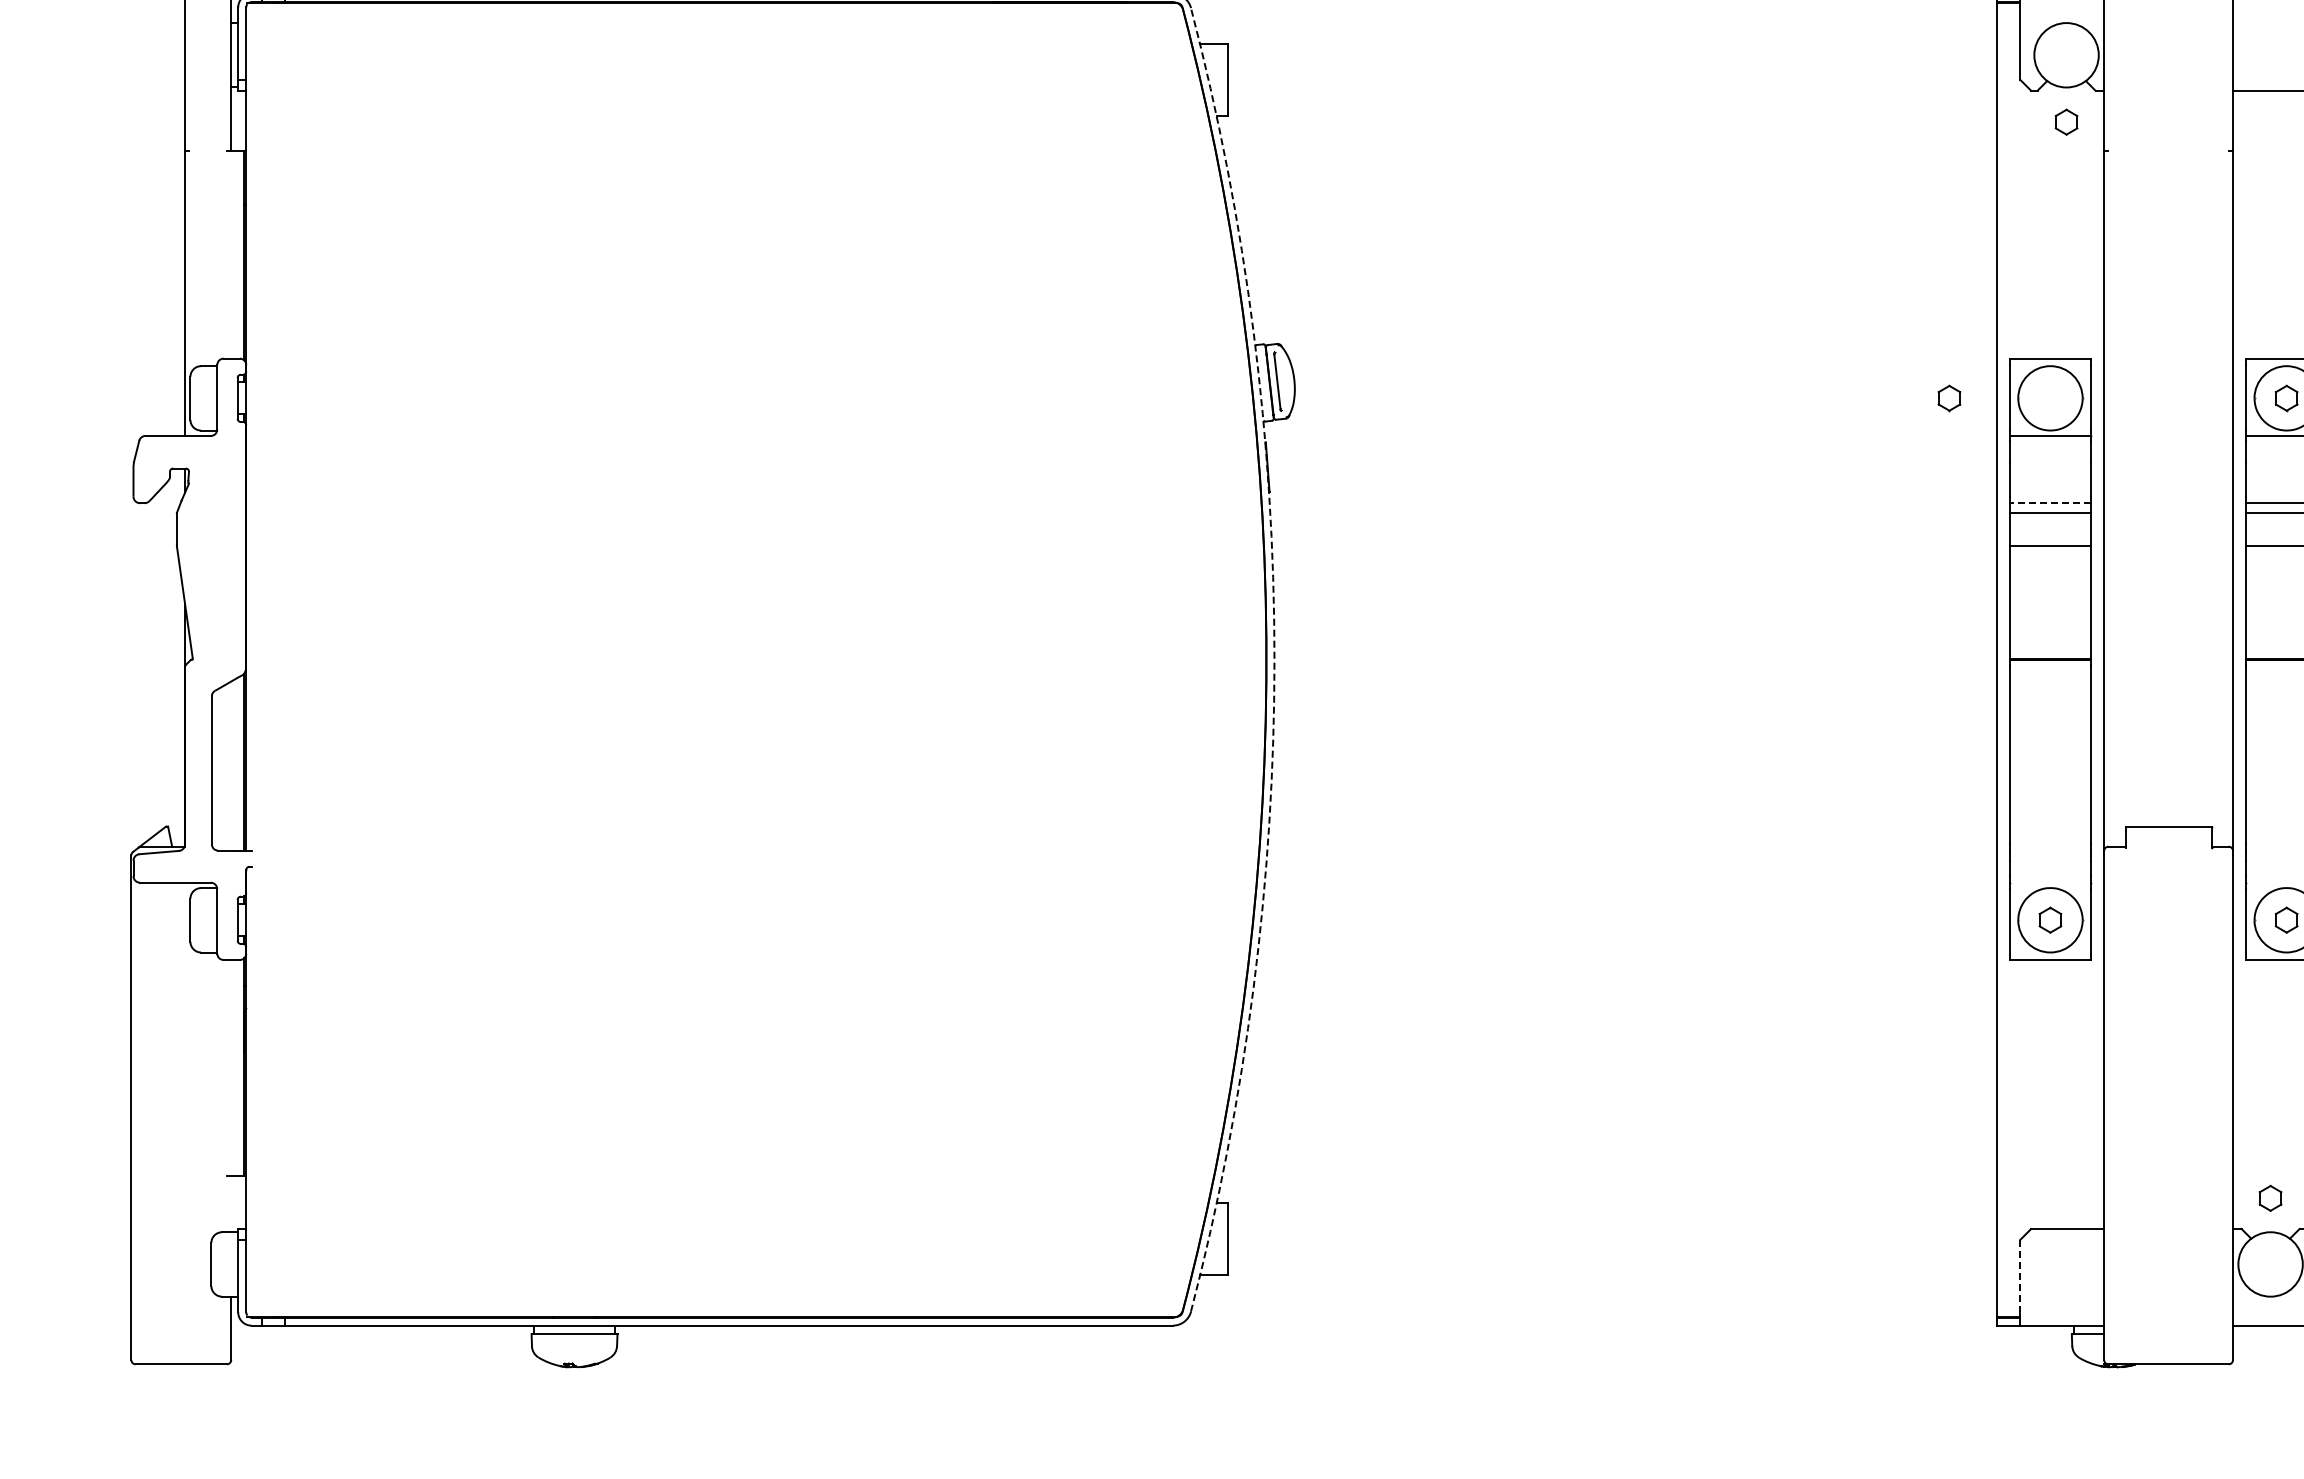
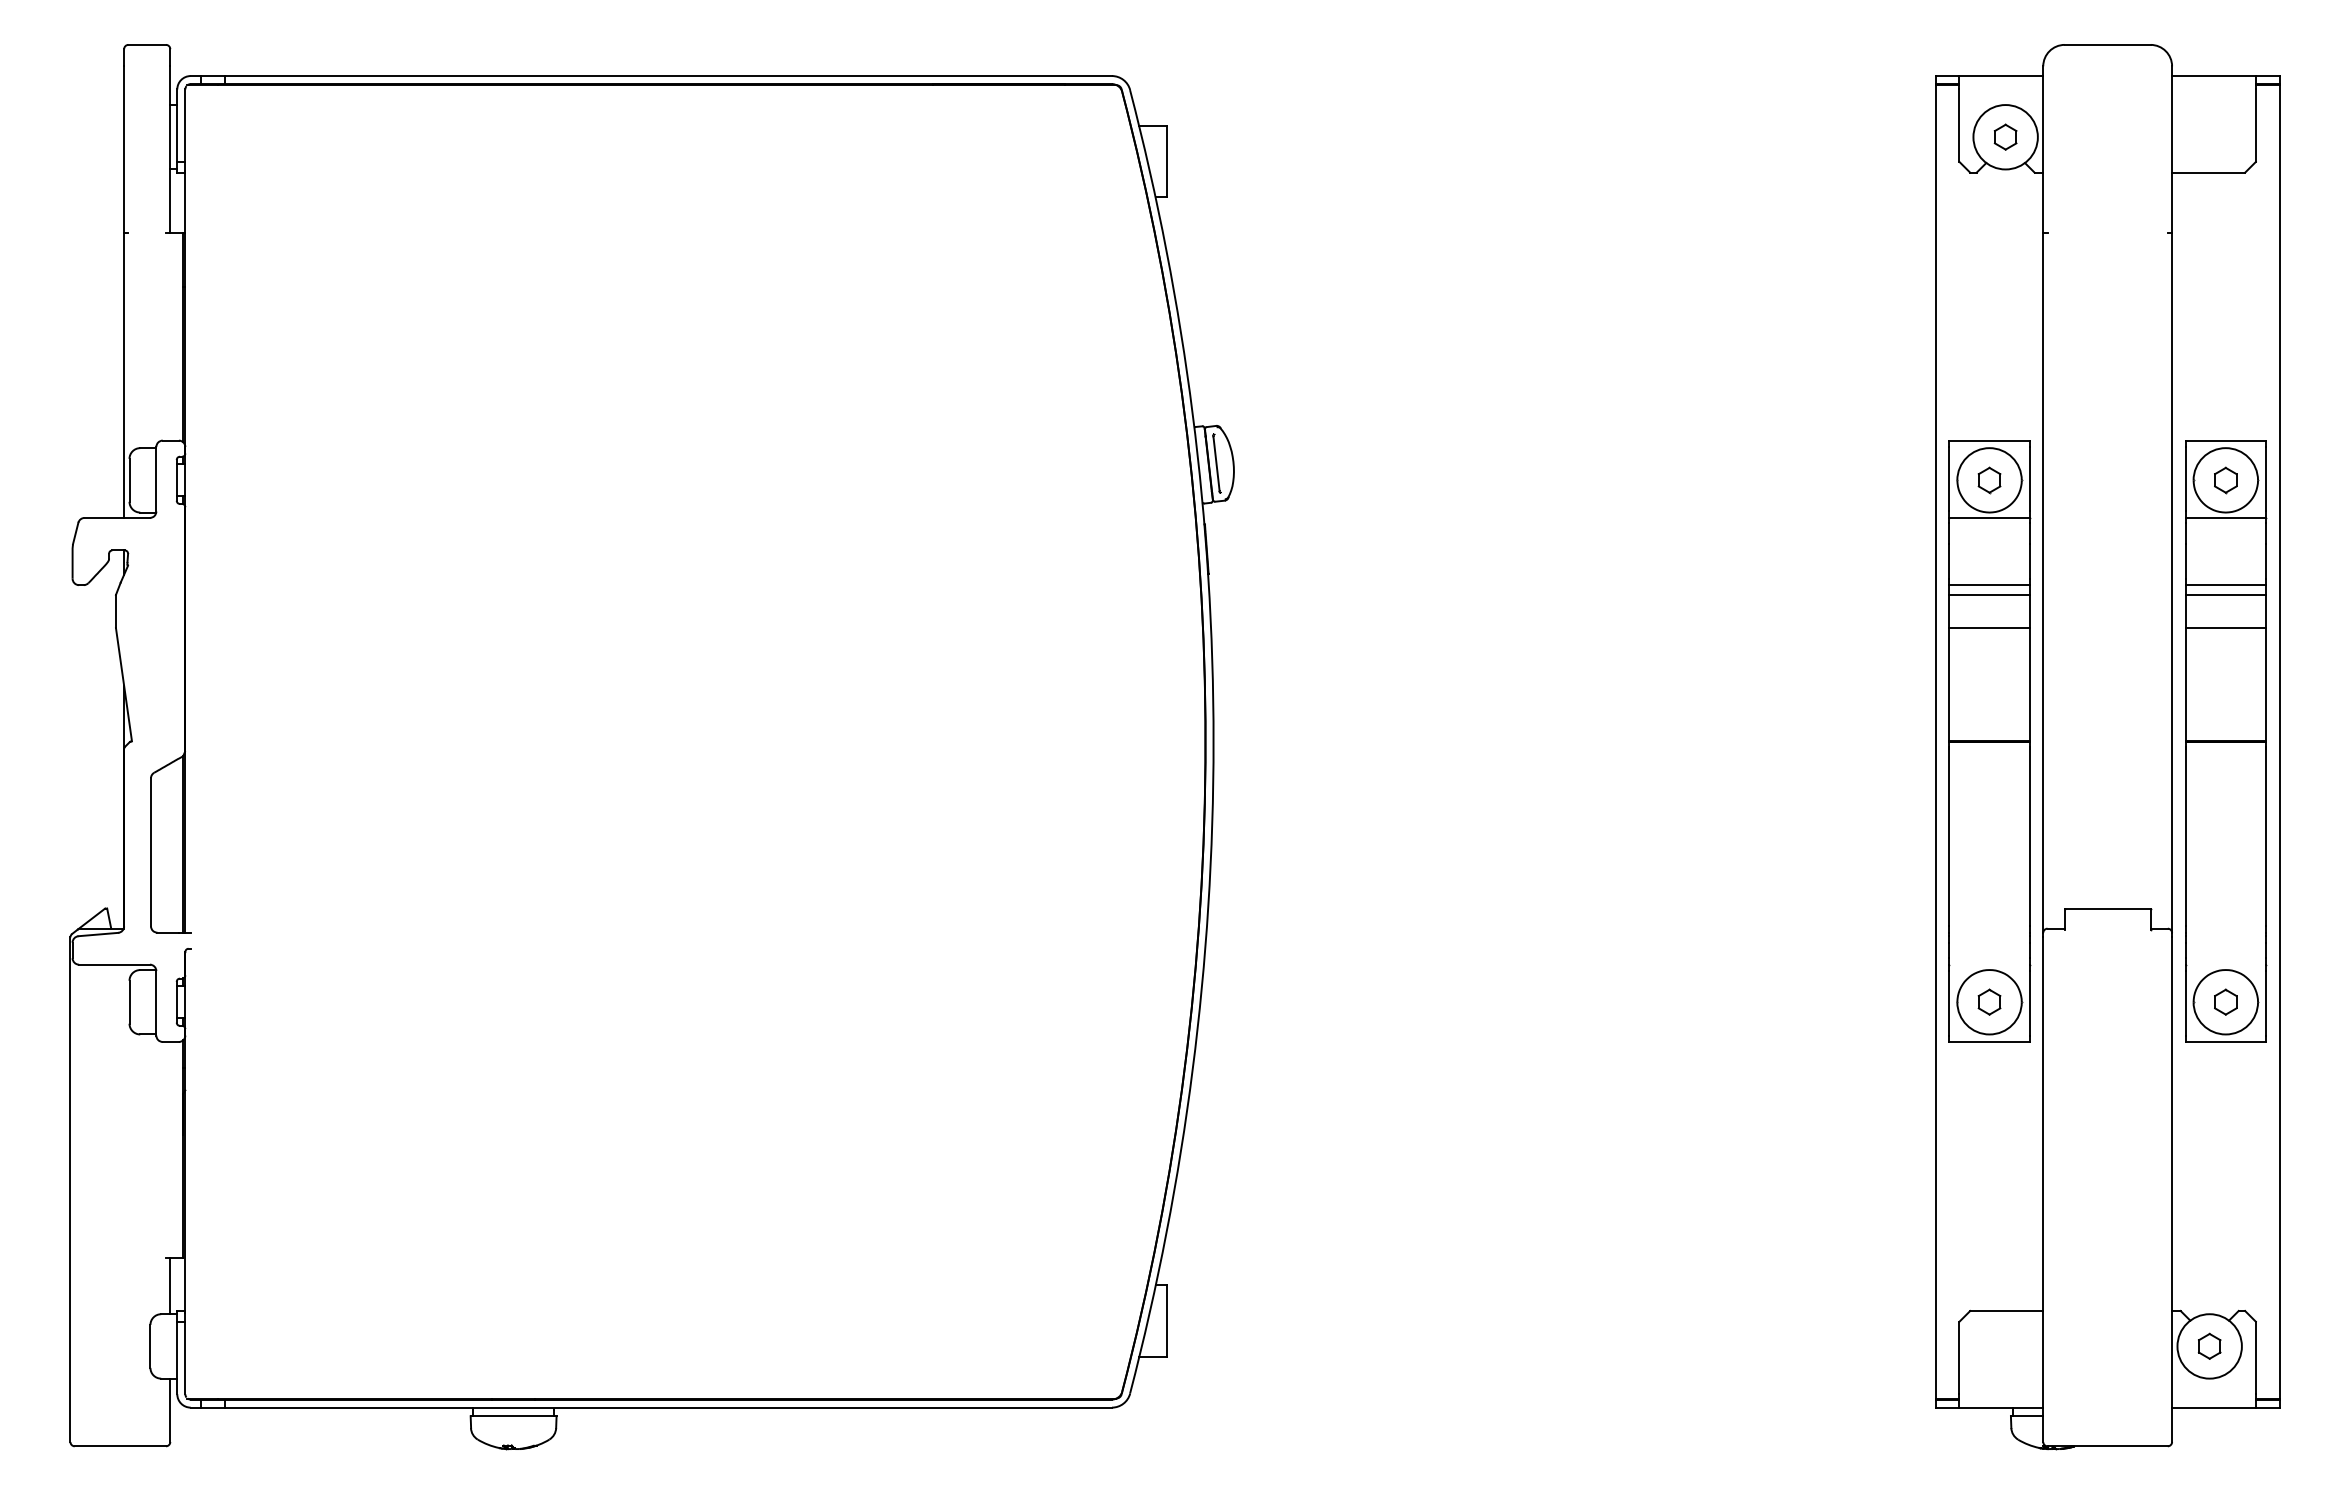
part: (2066, 121) -> (2005, 136), moved
part: (1949, 398) -> (1989, 480), moved
line: (2050, 503) -> (1989, 585), dashed -> solid
arc: (1274, 659) -> (1213, 741), dashed -> solid
part: (2270, 1197) -> (2209, 1345), moved
line: (231, 1204) -> (170, 1286), added
line: (2020, 1276) -> (1959, 1358), dashed -> solid

